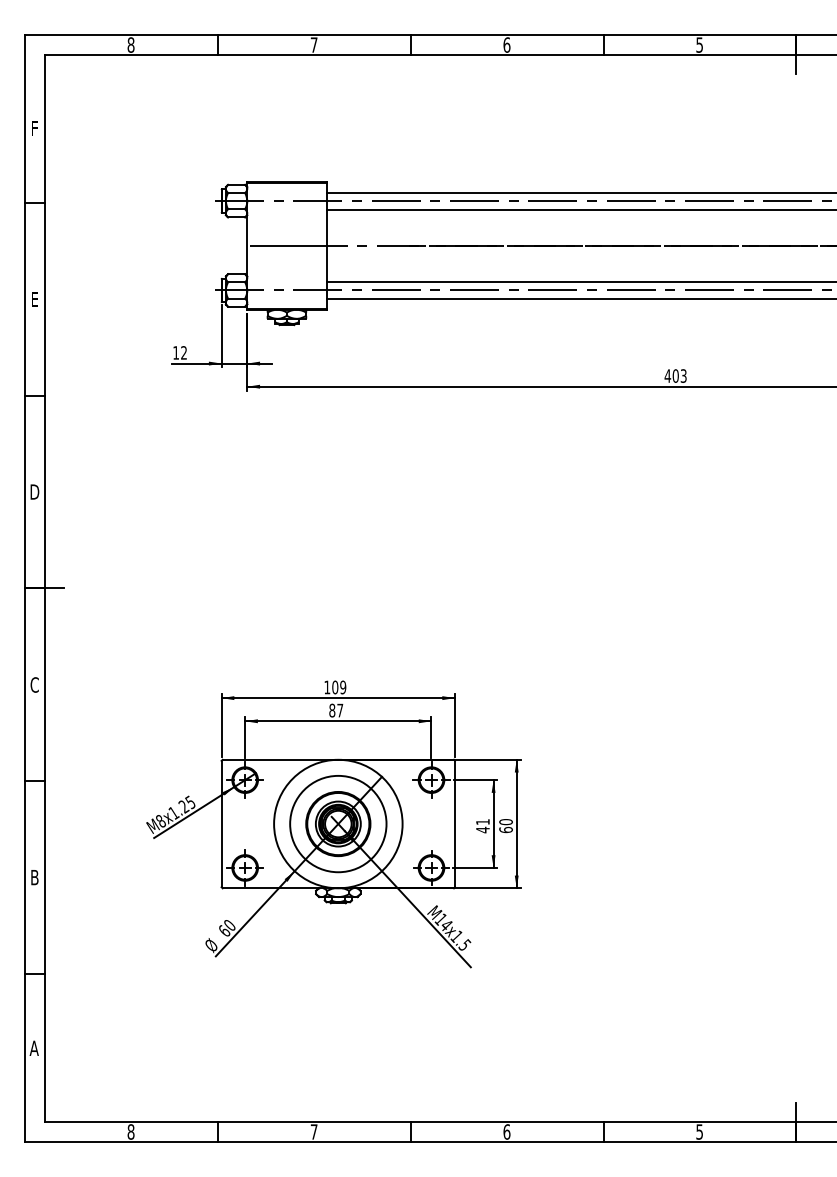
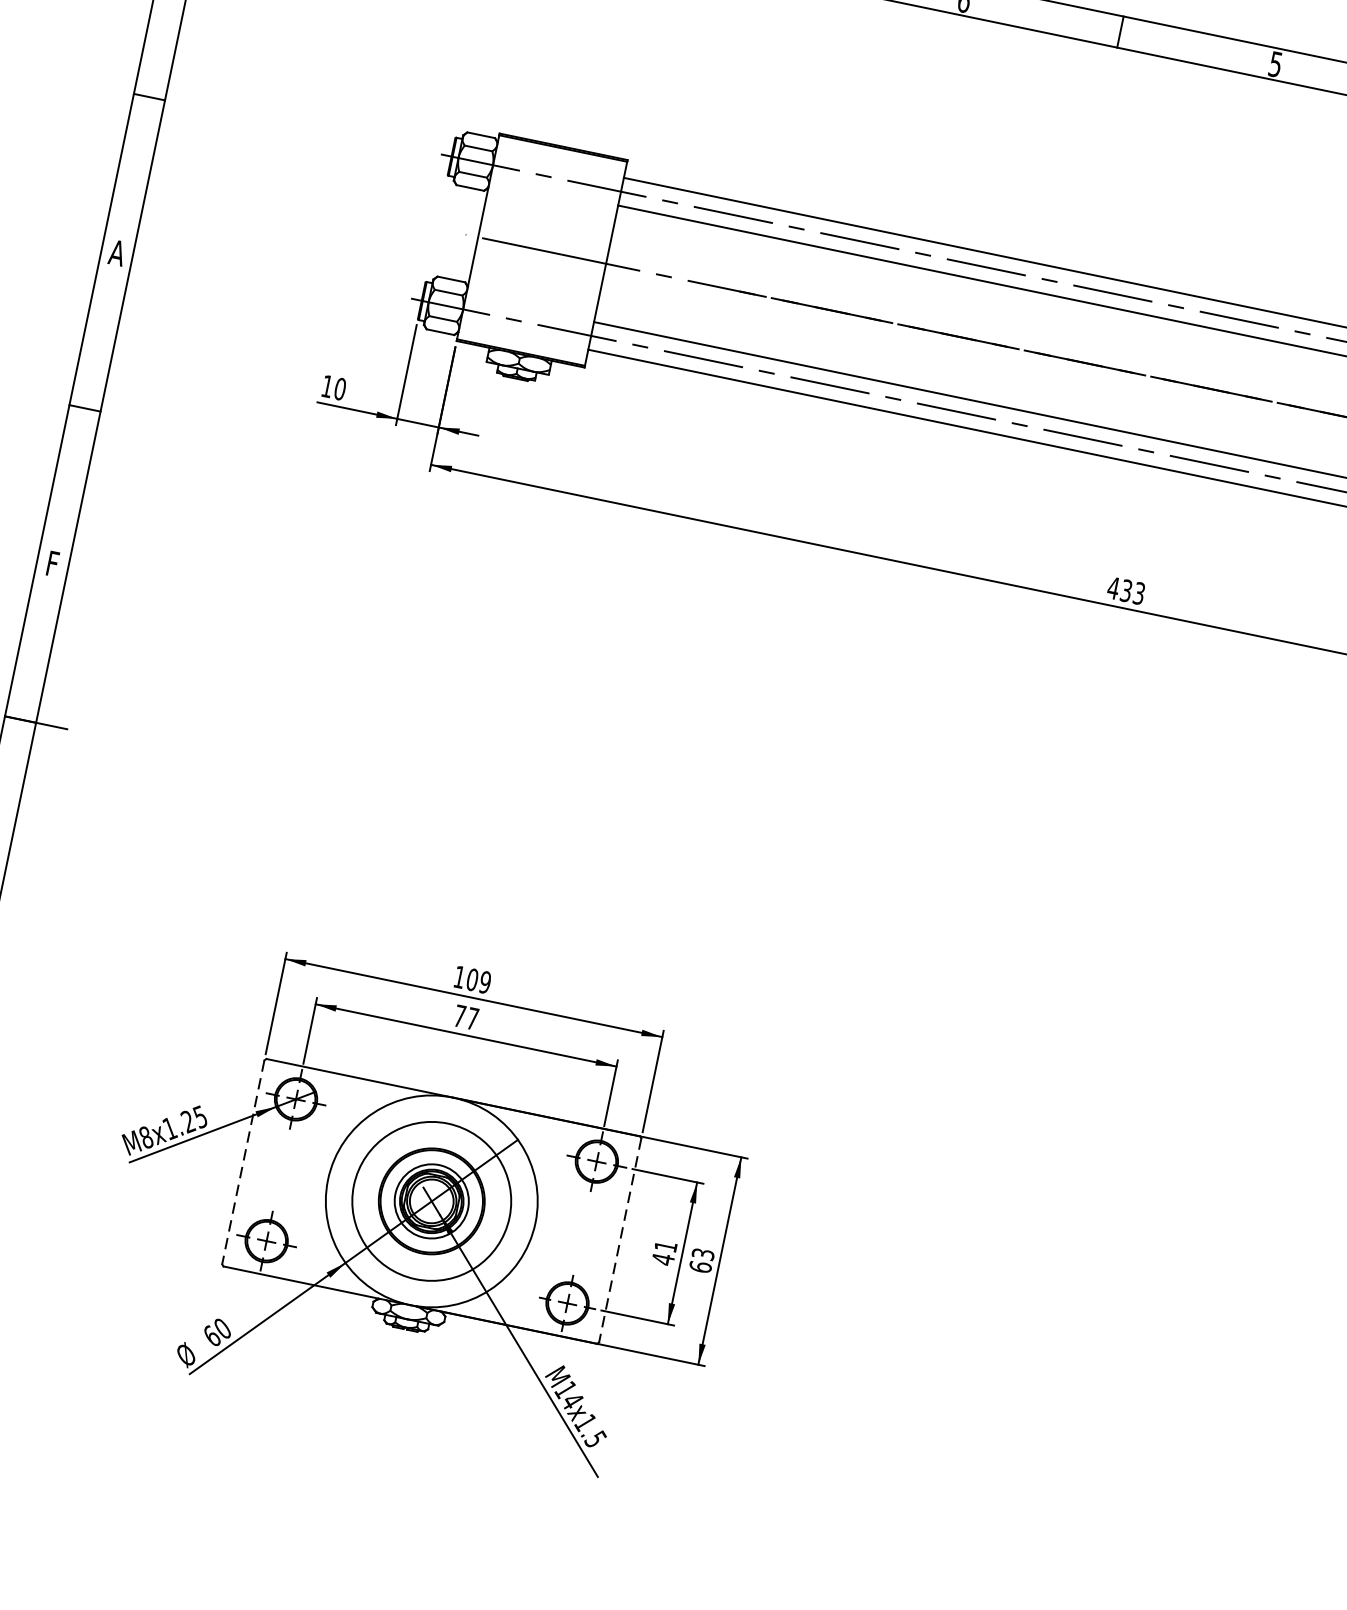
text: (34, 299) -> (116, 252), E -> A
text: (184, 352) -> (341, 388), 12 -> 10
text: (675, 375) -> (1126, 589), 403 -> 433
text: (34, 491) -> (52, 562), D -> F
text: (332, 710) -> (460, 1016), 87 -> 77
text: (505, 822) -> (702, 1254), 60 -> 63
line: (221, 824) -> (242, 1163), solid -> dashed
line: (455, 824) -> (620, 1241), solid -> dashed

